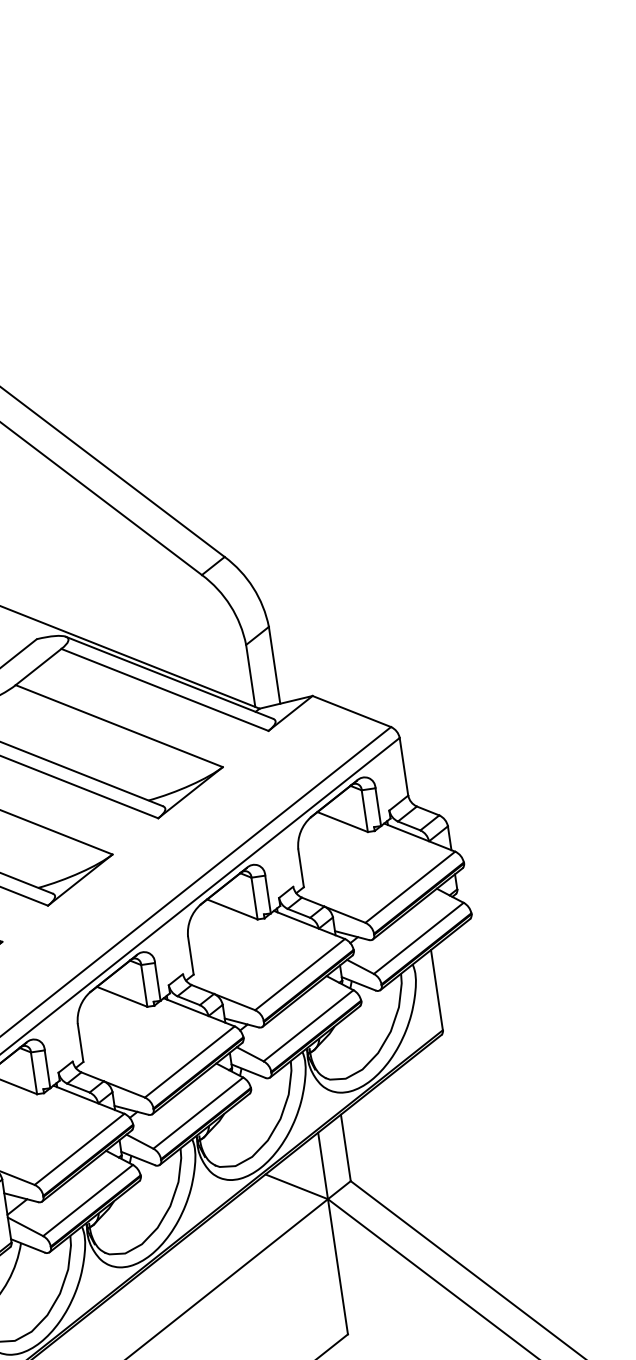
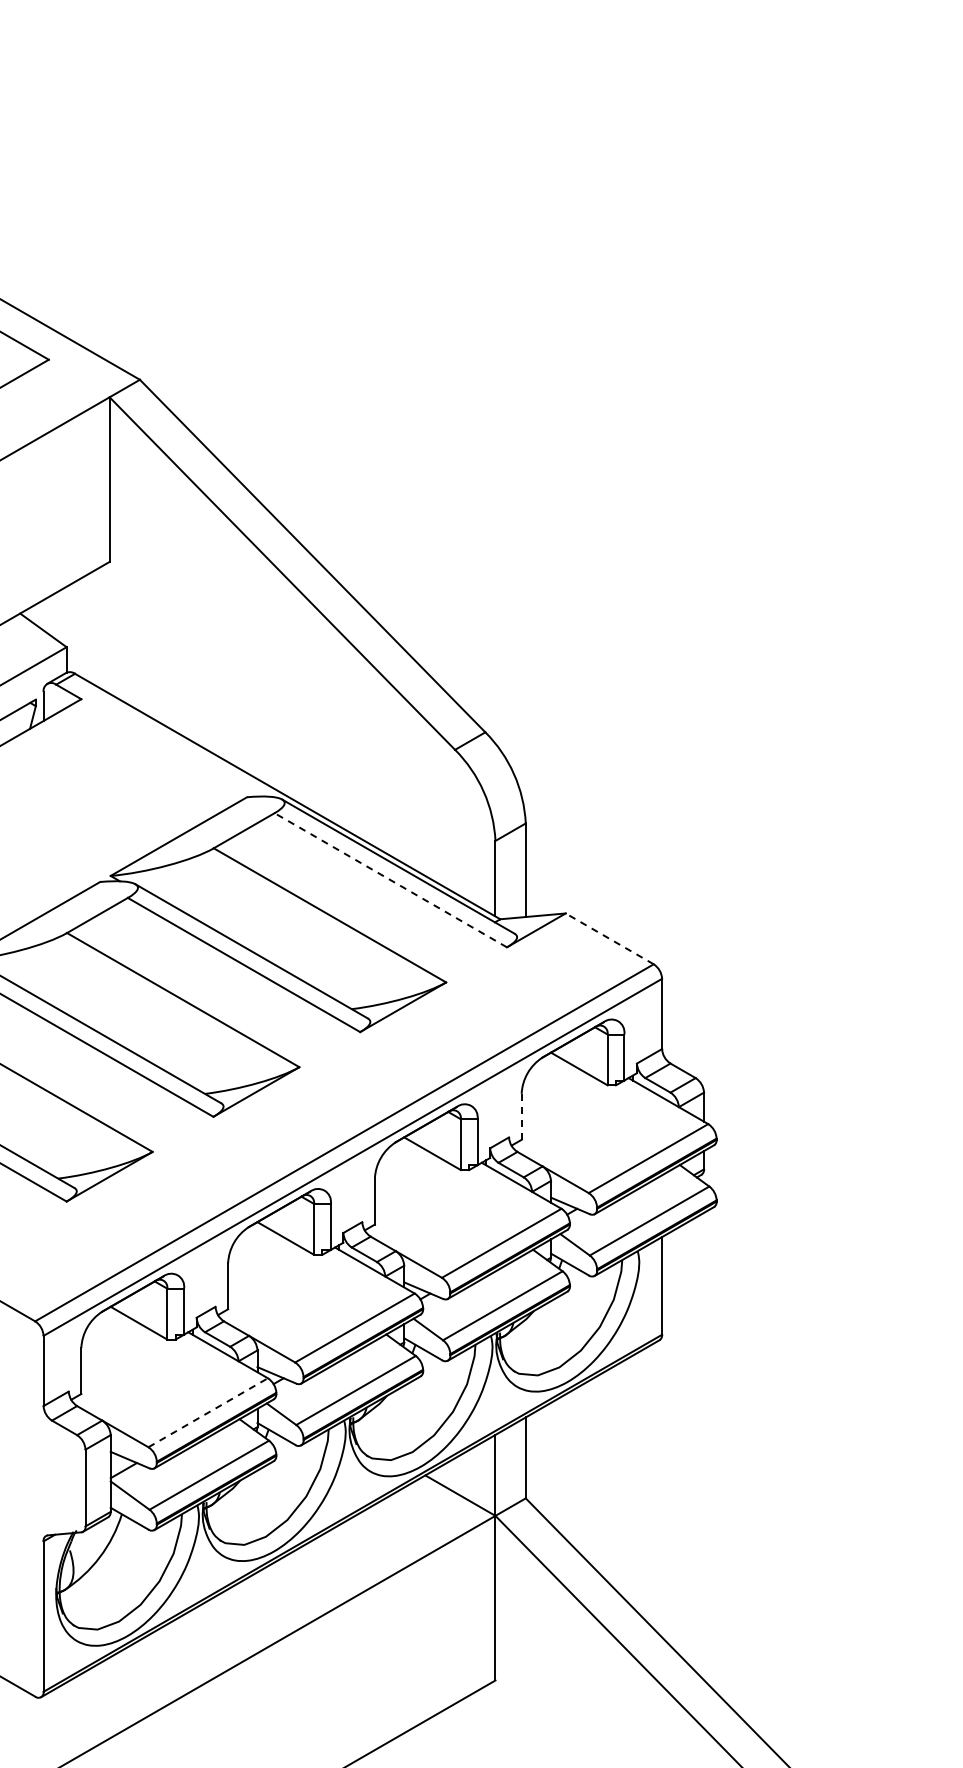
line: (164, 690) -> (390, 880), solid -> dashed
line: (351, 711) -> (609, 938), solid -> dashed
line: (300, 868) -> (521, 1116), solid -> dashed
line: (79, 1149) -> (208, 1412), solid -> dashed

